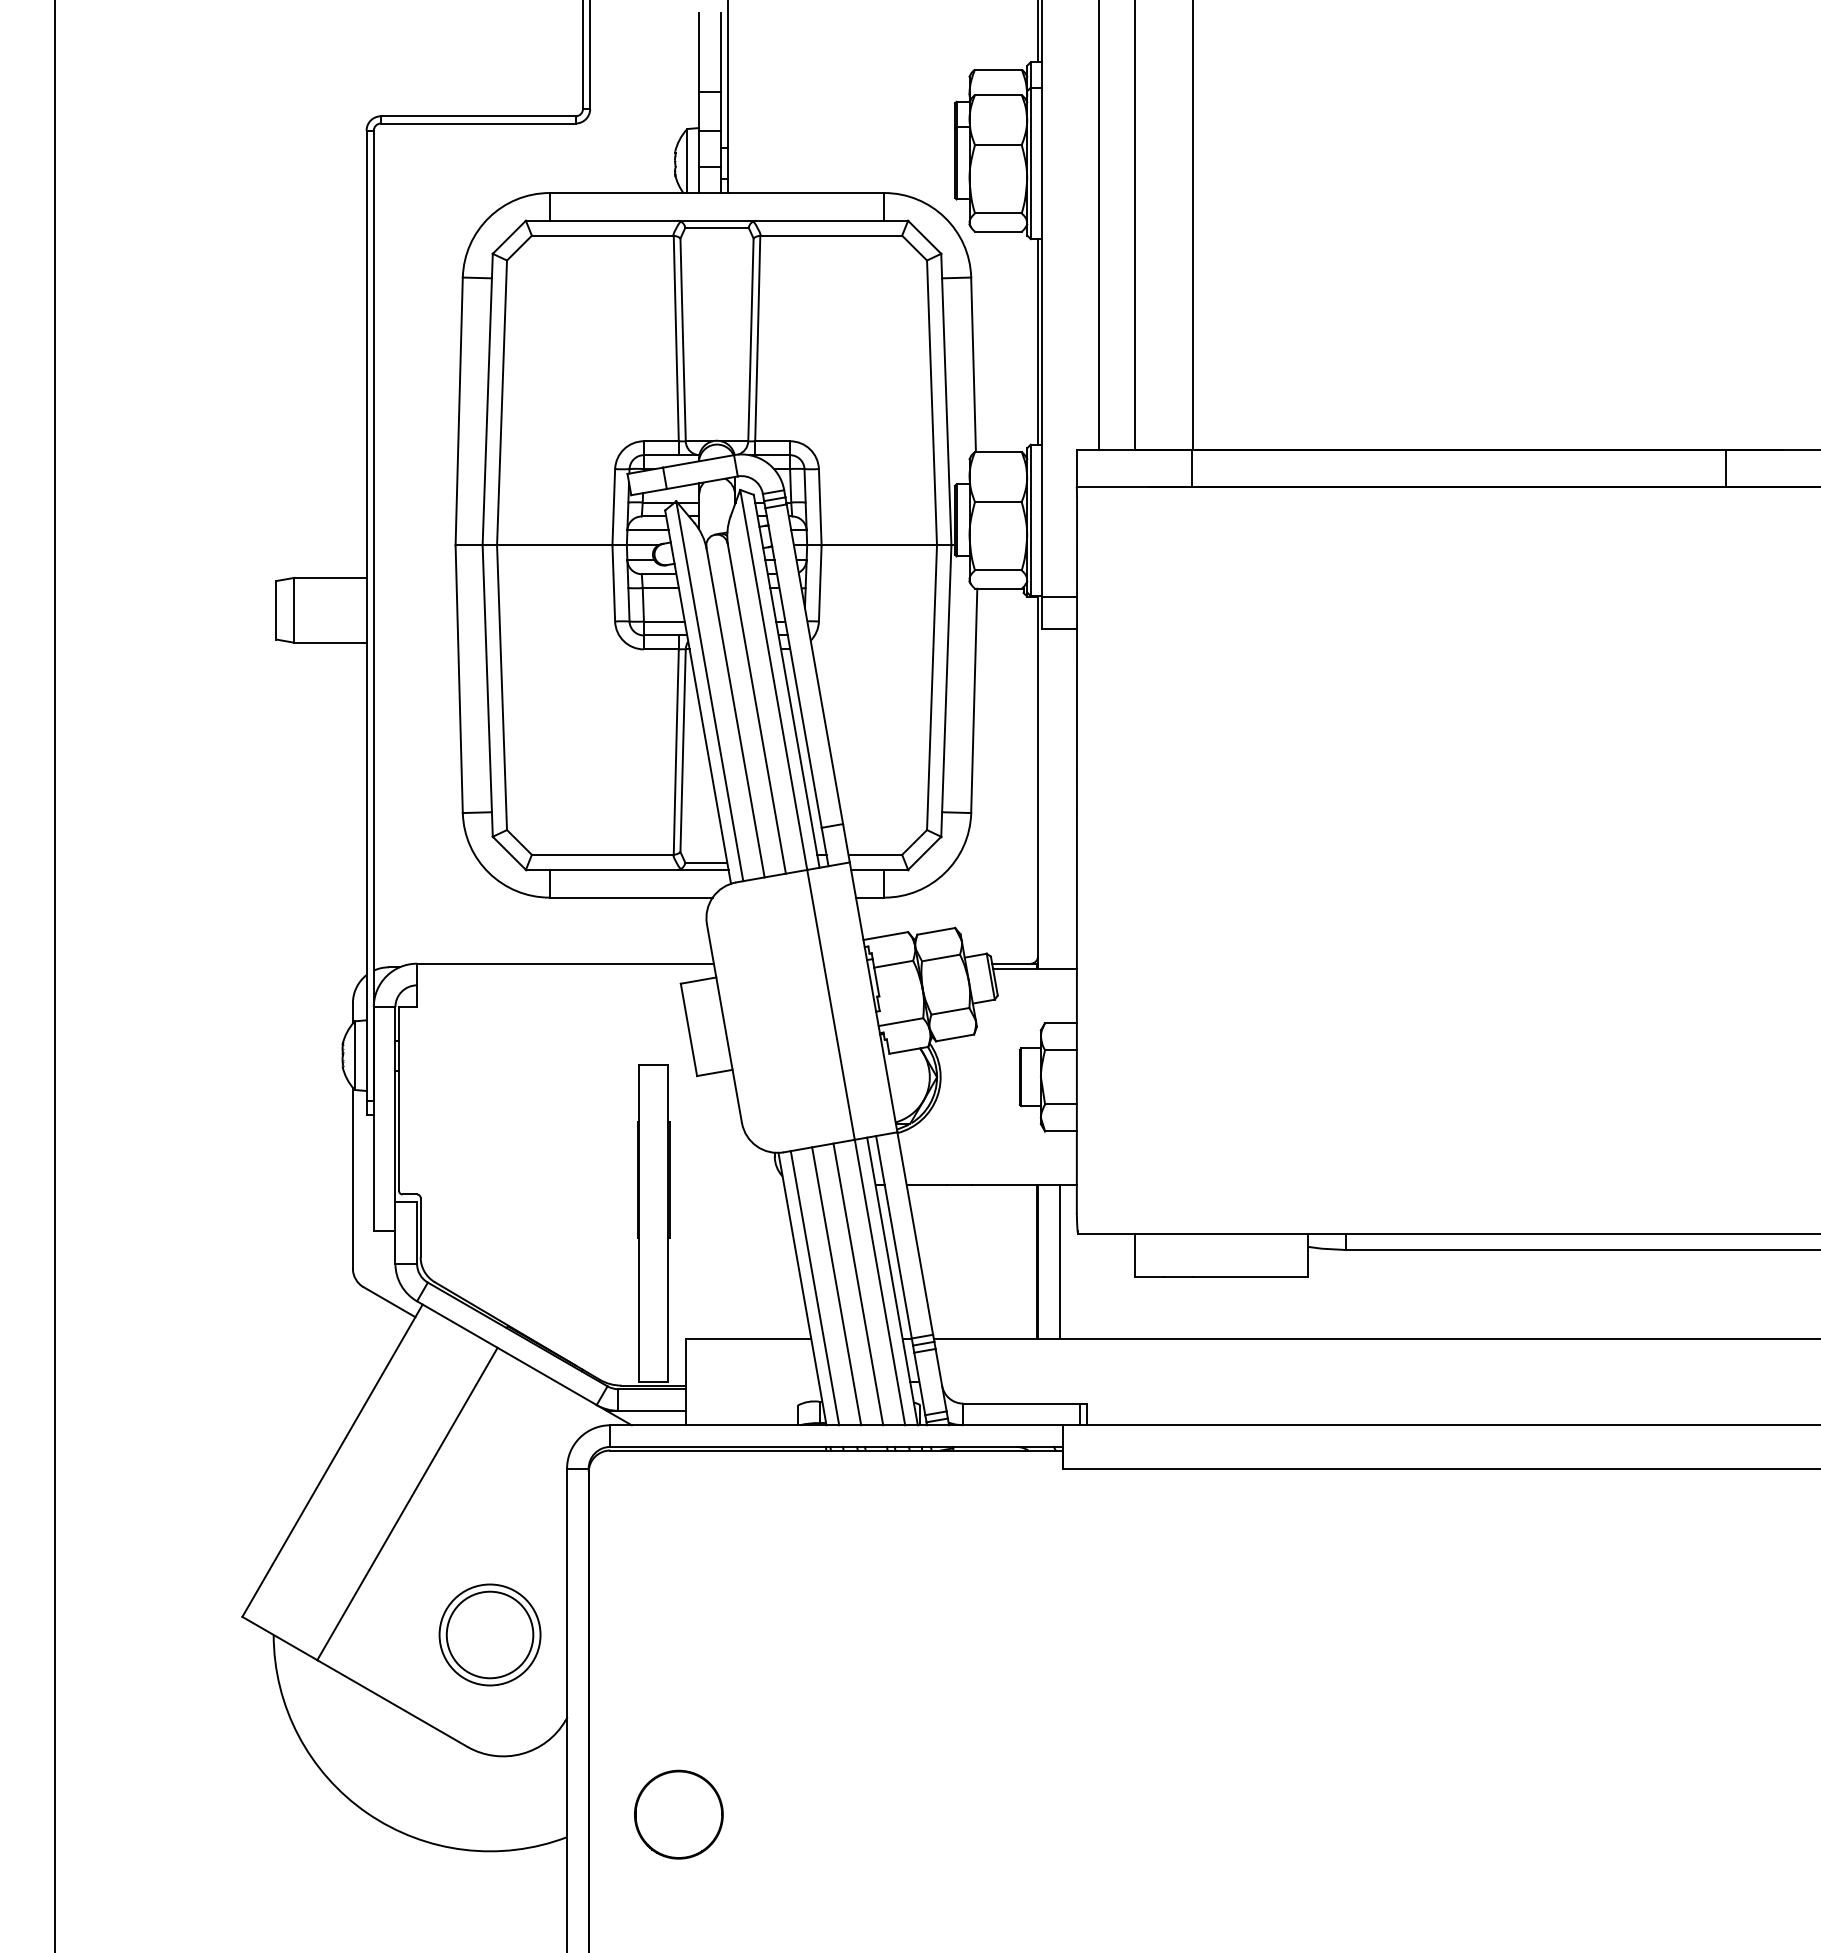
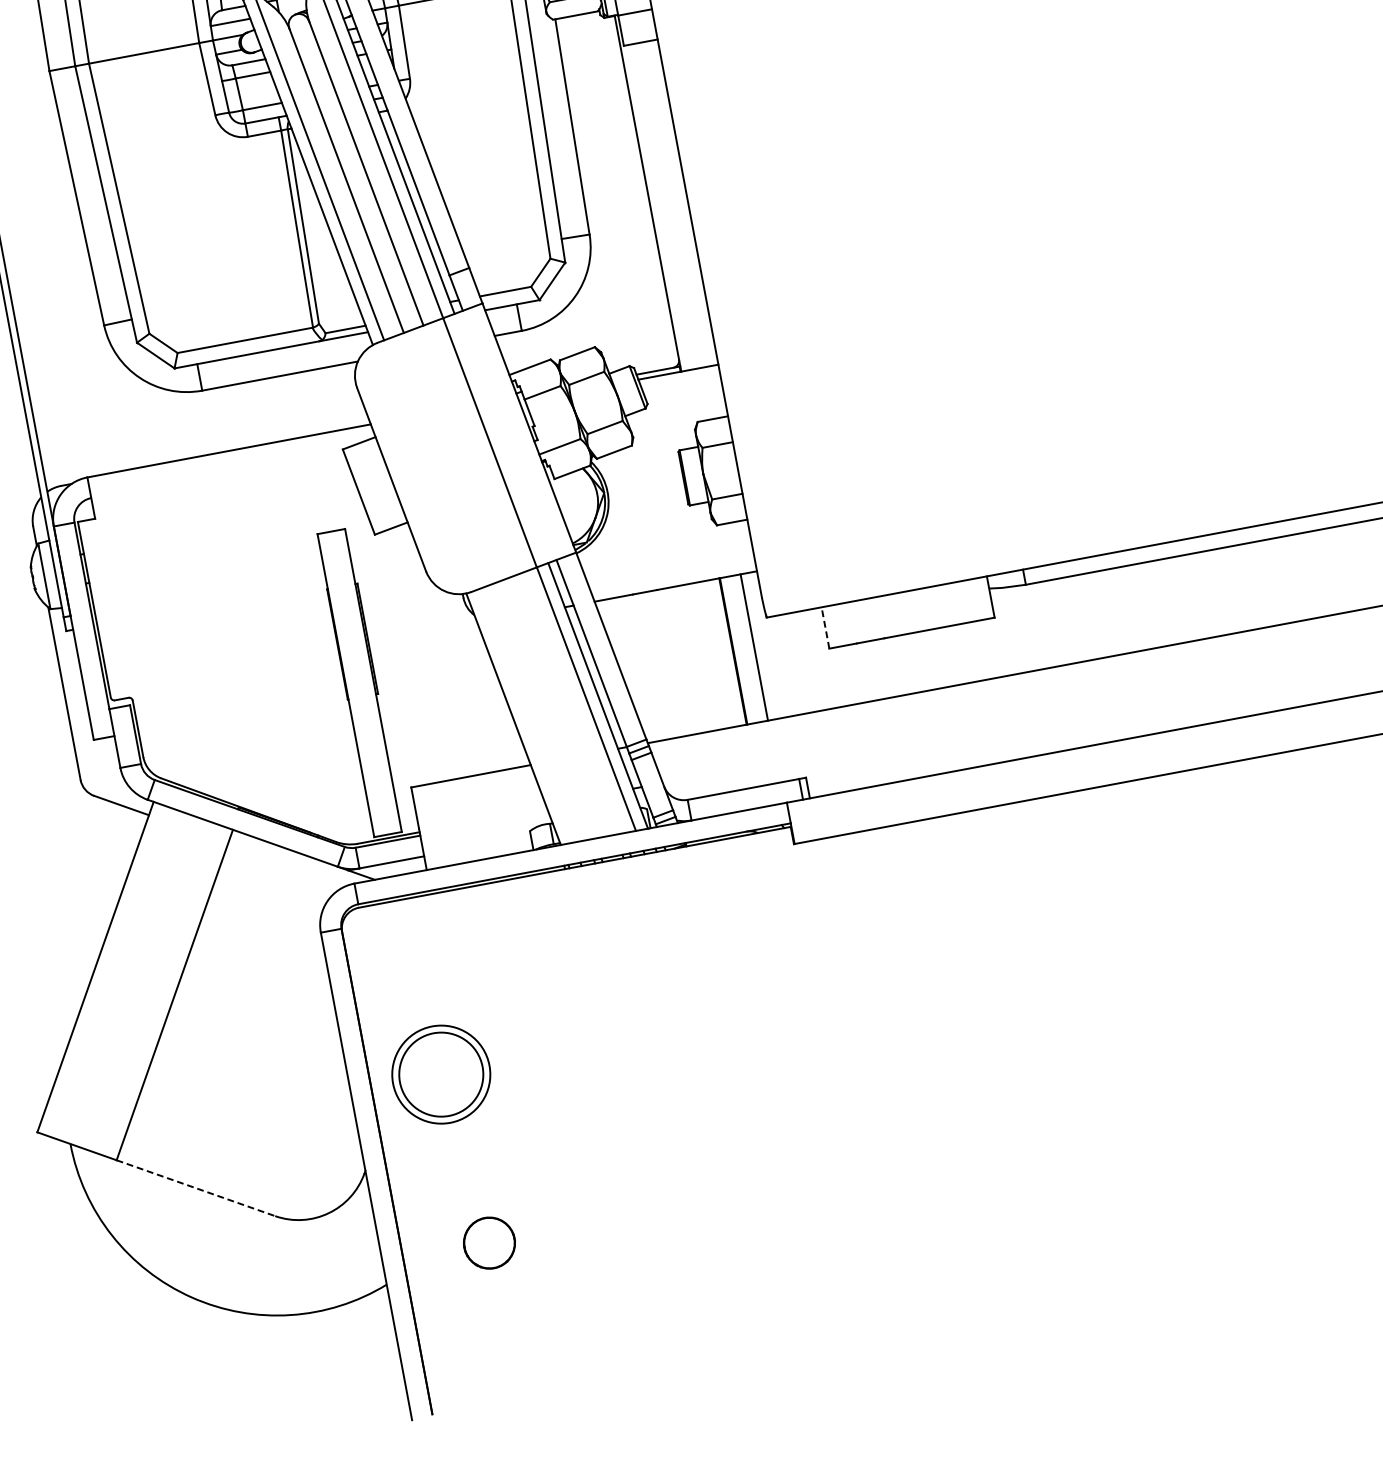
line: (1135, 1255) -> (825, 627), solid -> dashed
line: (858, 1284) -> (566, 704), removed
line: (836, 1286) -> (545, 710), removed
line: (814, 1288) -> (524, 716), removed
part: (489, 1634) -> (440, 1074), moved
line: (392, 1703) -> (196, 1188), solid -> dashed
part: (678, 1814) -> (489, 1243), size x0.6

